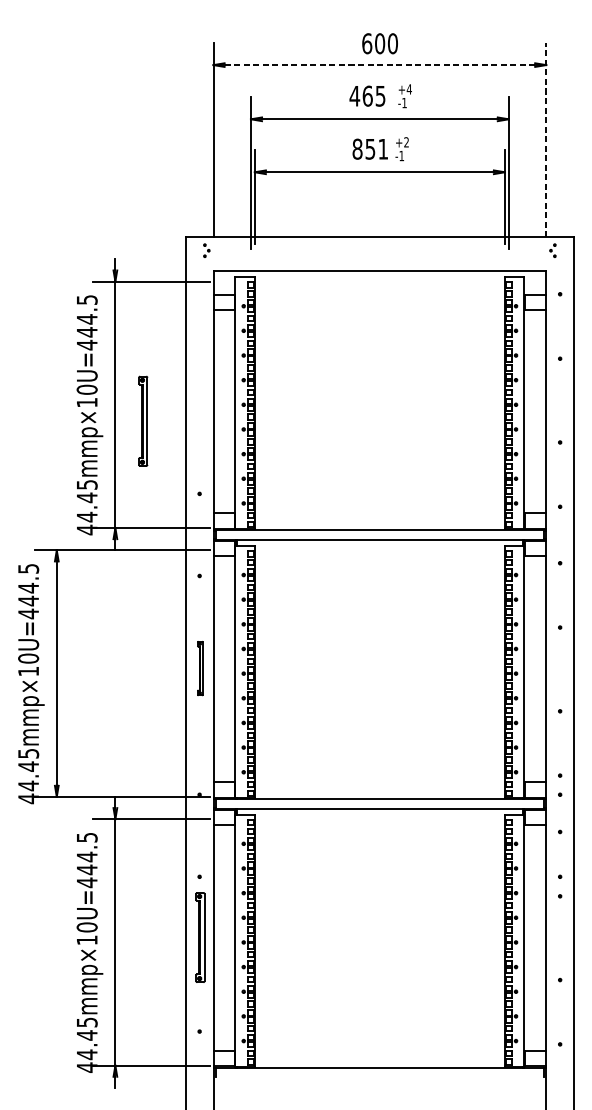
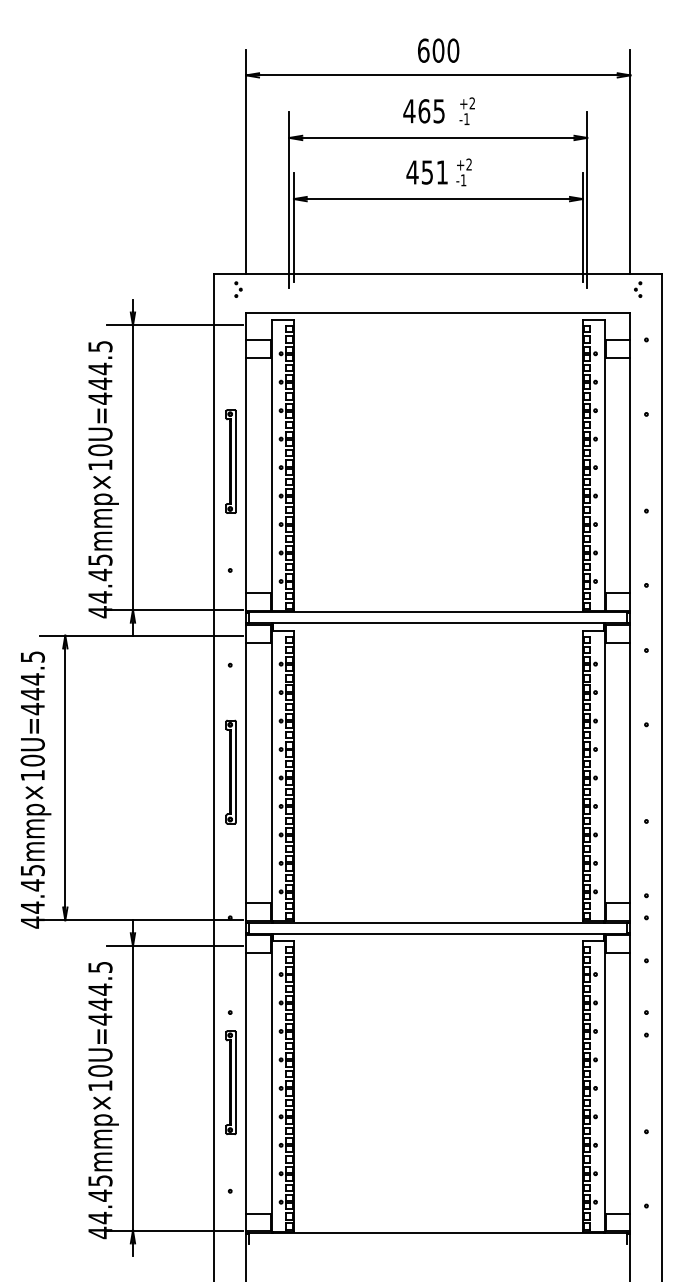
line: (380, 65) -> (438, 75), dashed -> solid
text: (409, 89) -> (472, 103), +4 -> +2
line: (546, 139) -> (630, 161), dashed -> solid
text: (357, 149) -> (412, 172), 851 -> 451
part: (142, 421) -> (230, 461), moved
part: (199, 668) -> (230, 771), size x1.67

